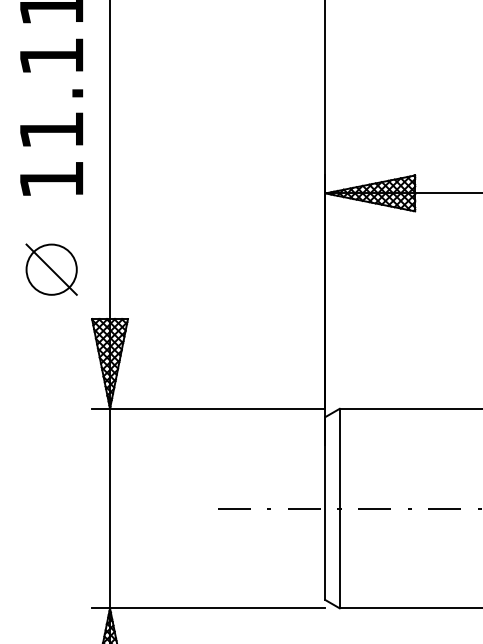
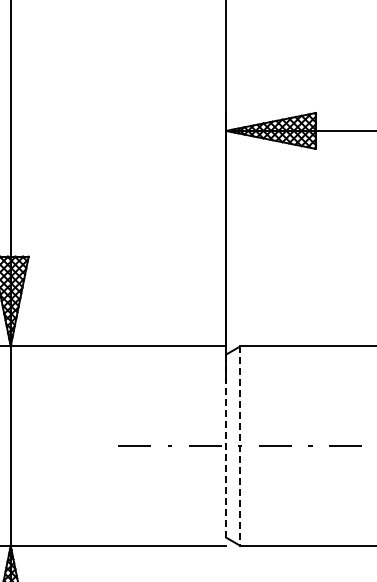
line: (325, 508) -> (226, 446), solid -> dashed
line: (339, 508) -> (240, 446), solid -> dashed

